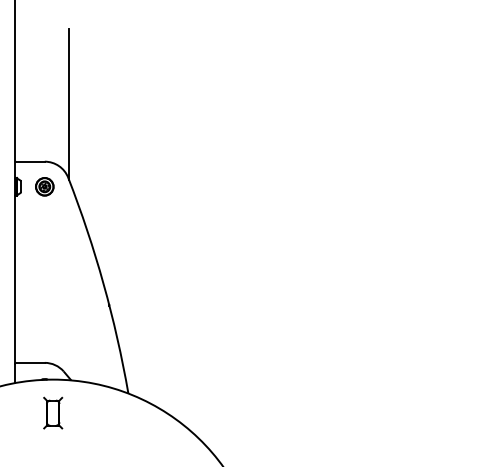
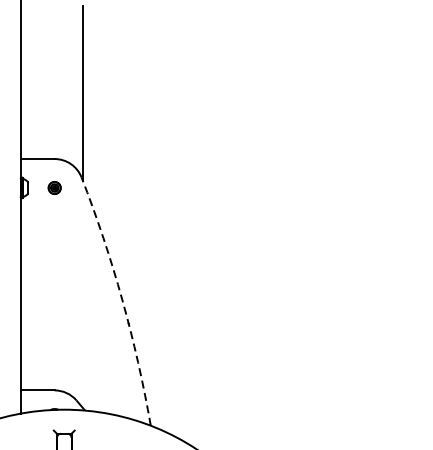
part: (44, 186) -> (54, 187), size x0.6
arc: (103, 284) -> (122, 300), solid -> dashed

